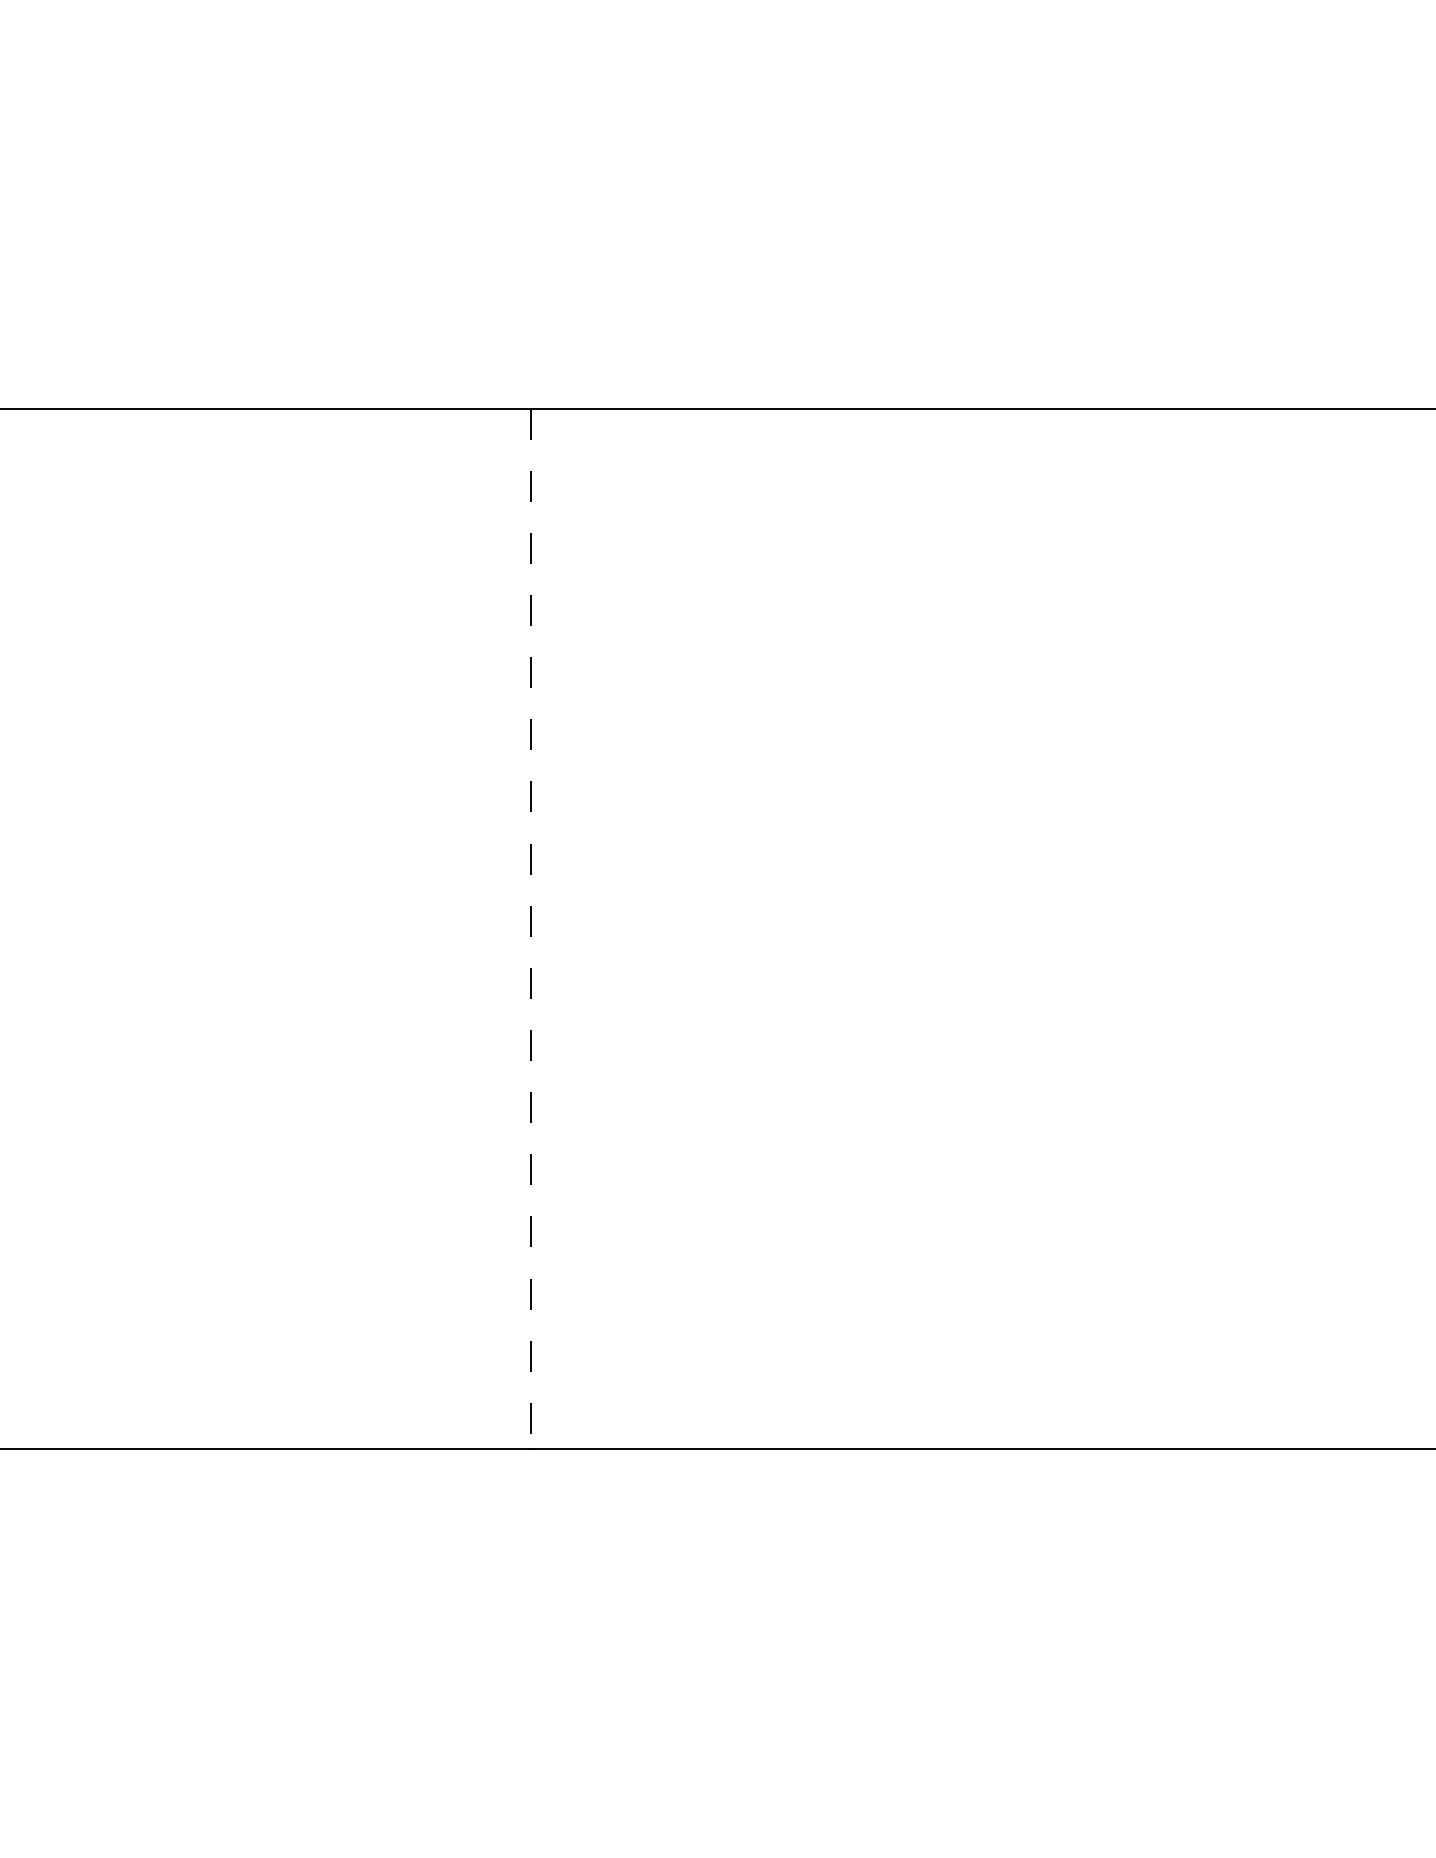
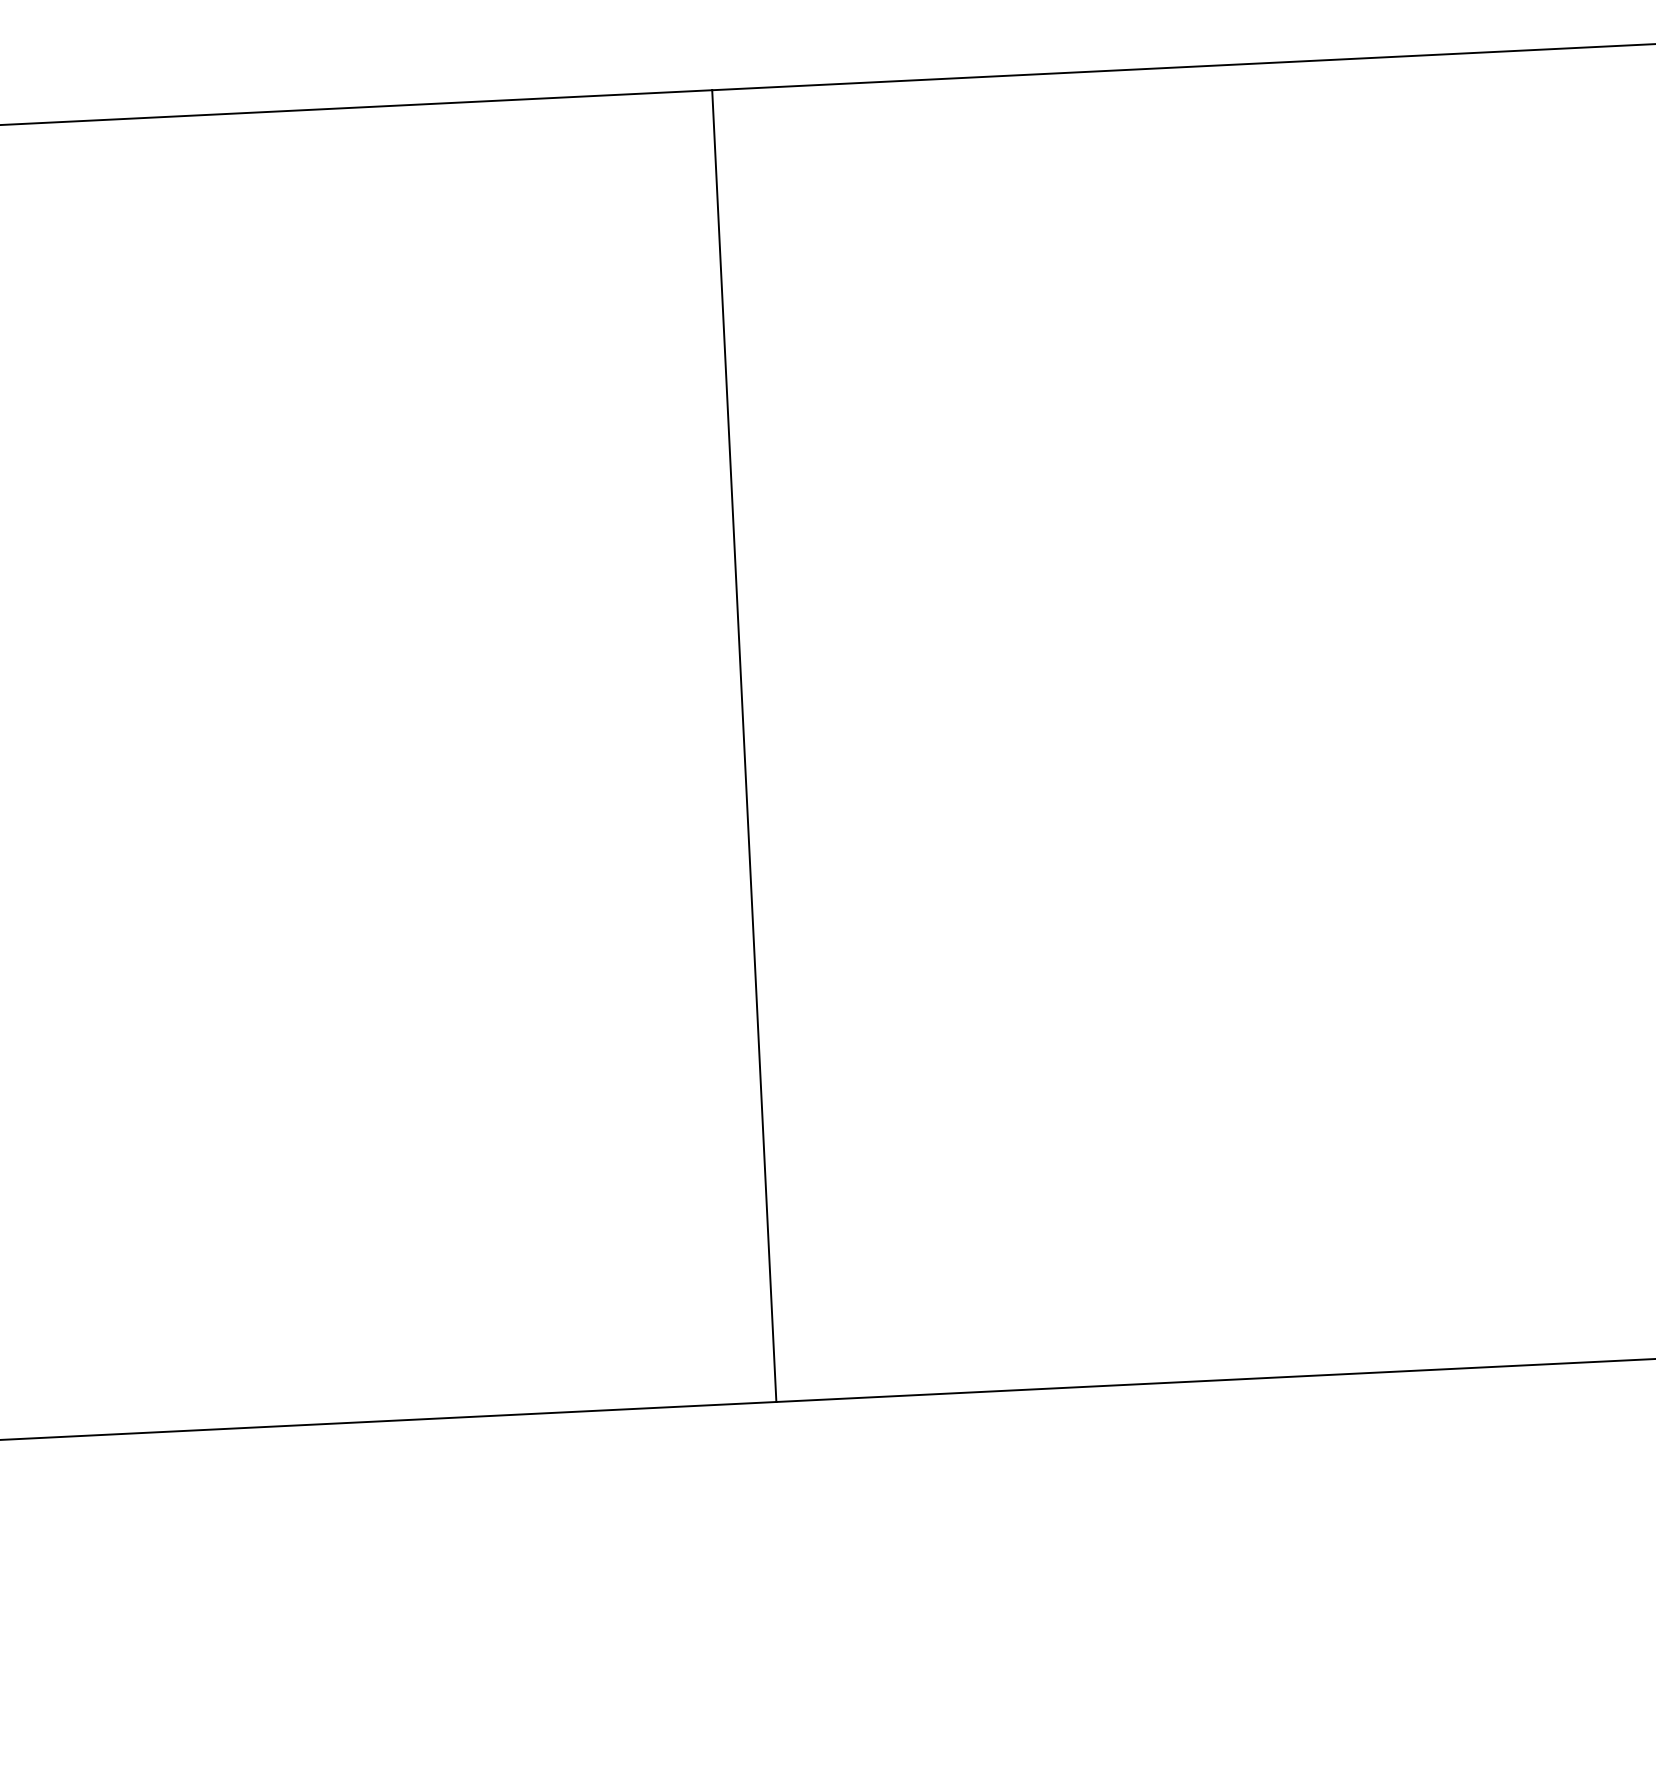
line: (530, 929) -> (744, 746), dashed -> solid

